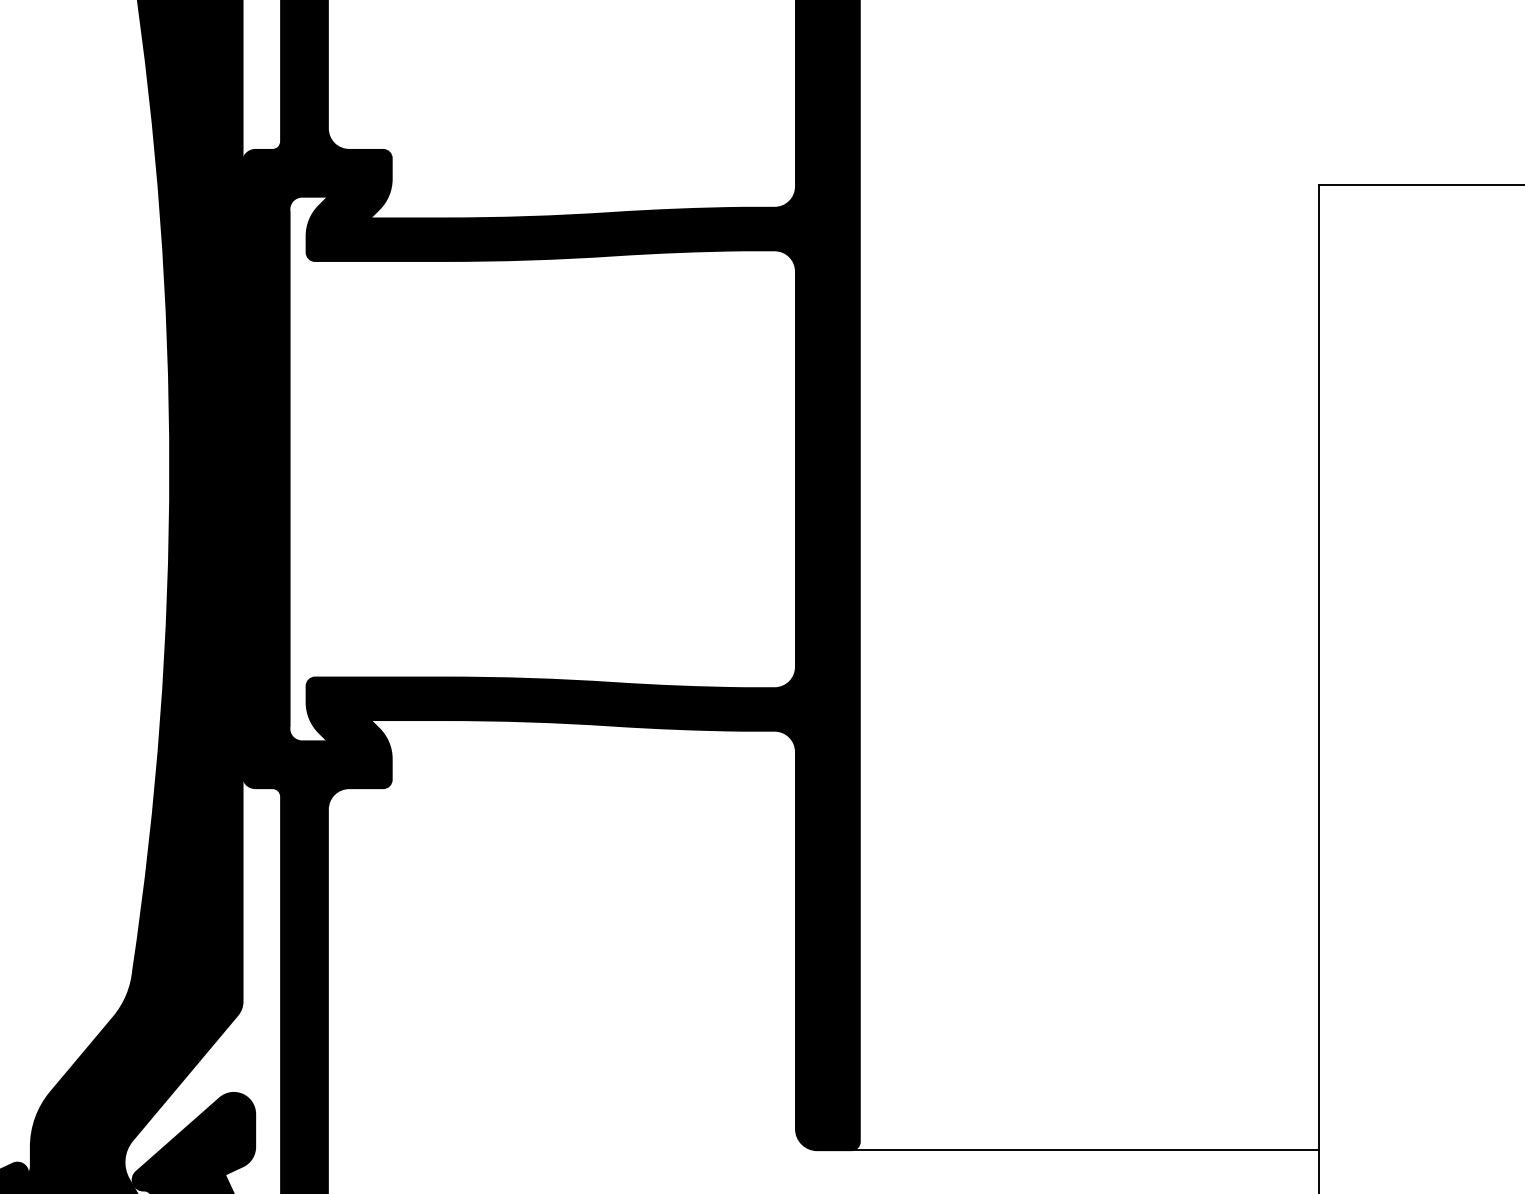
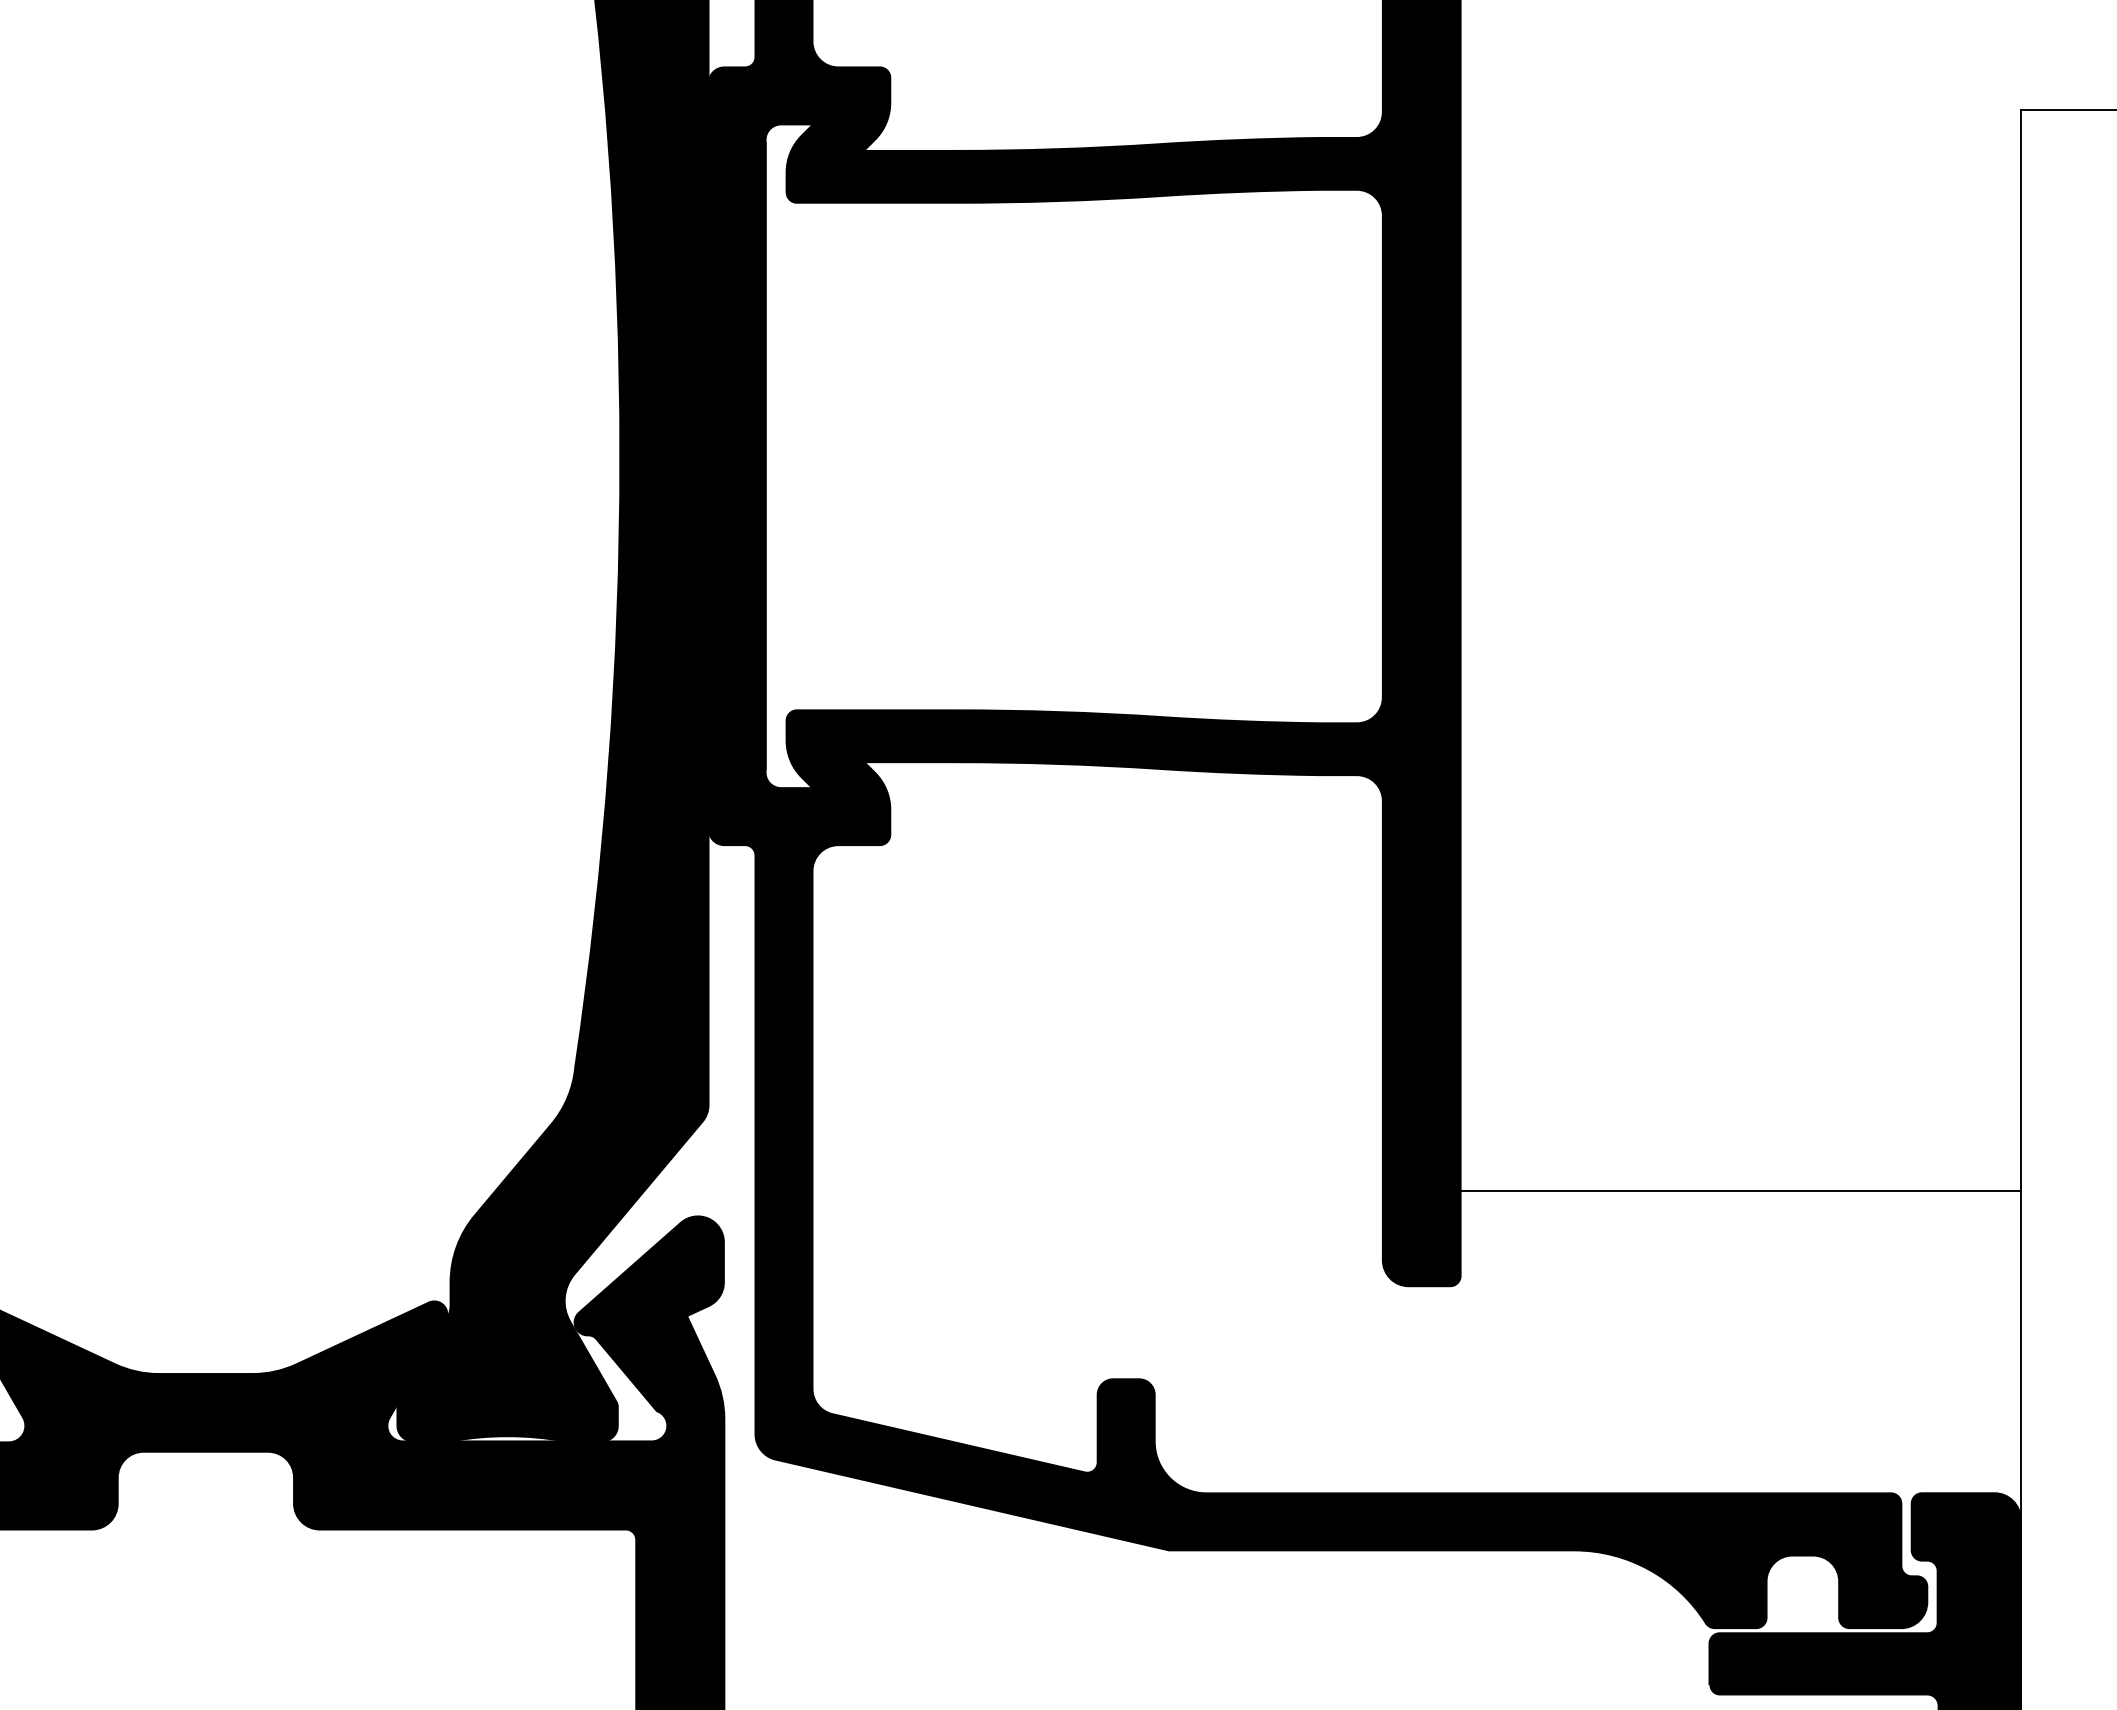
line: (1085, 1150) -> (1735, 1191), moved

